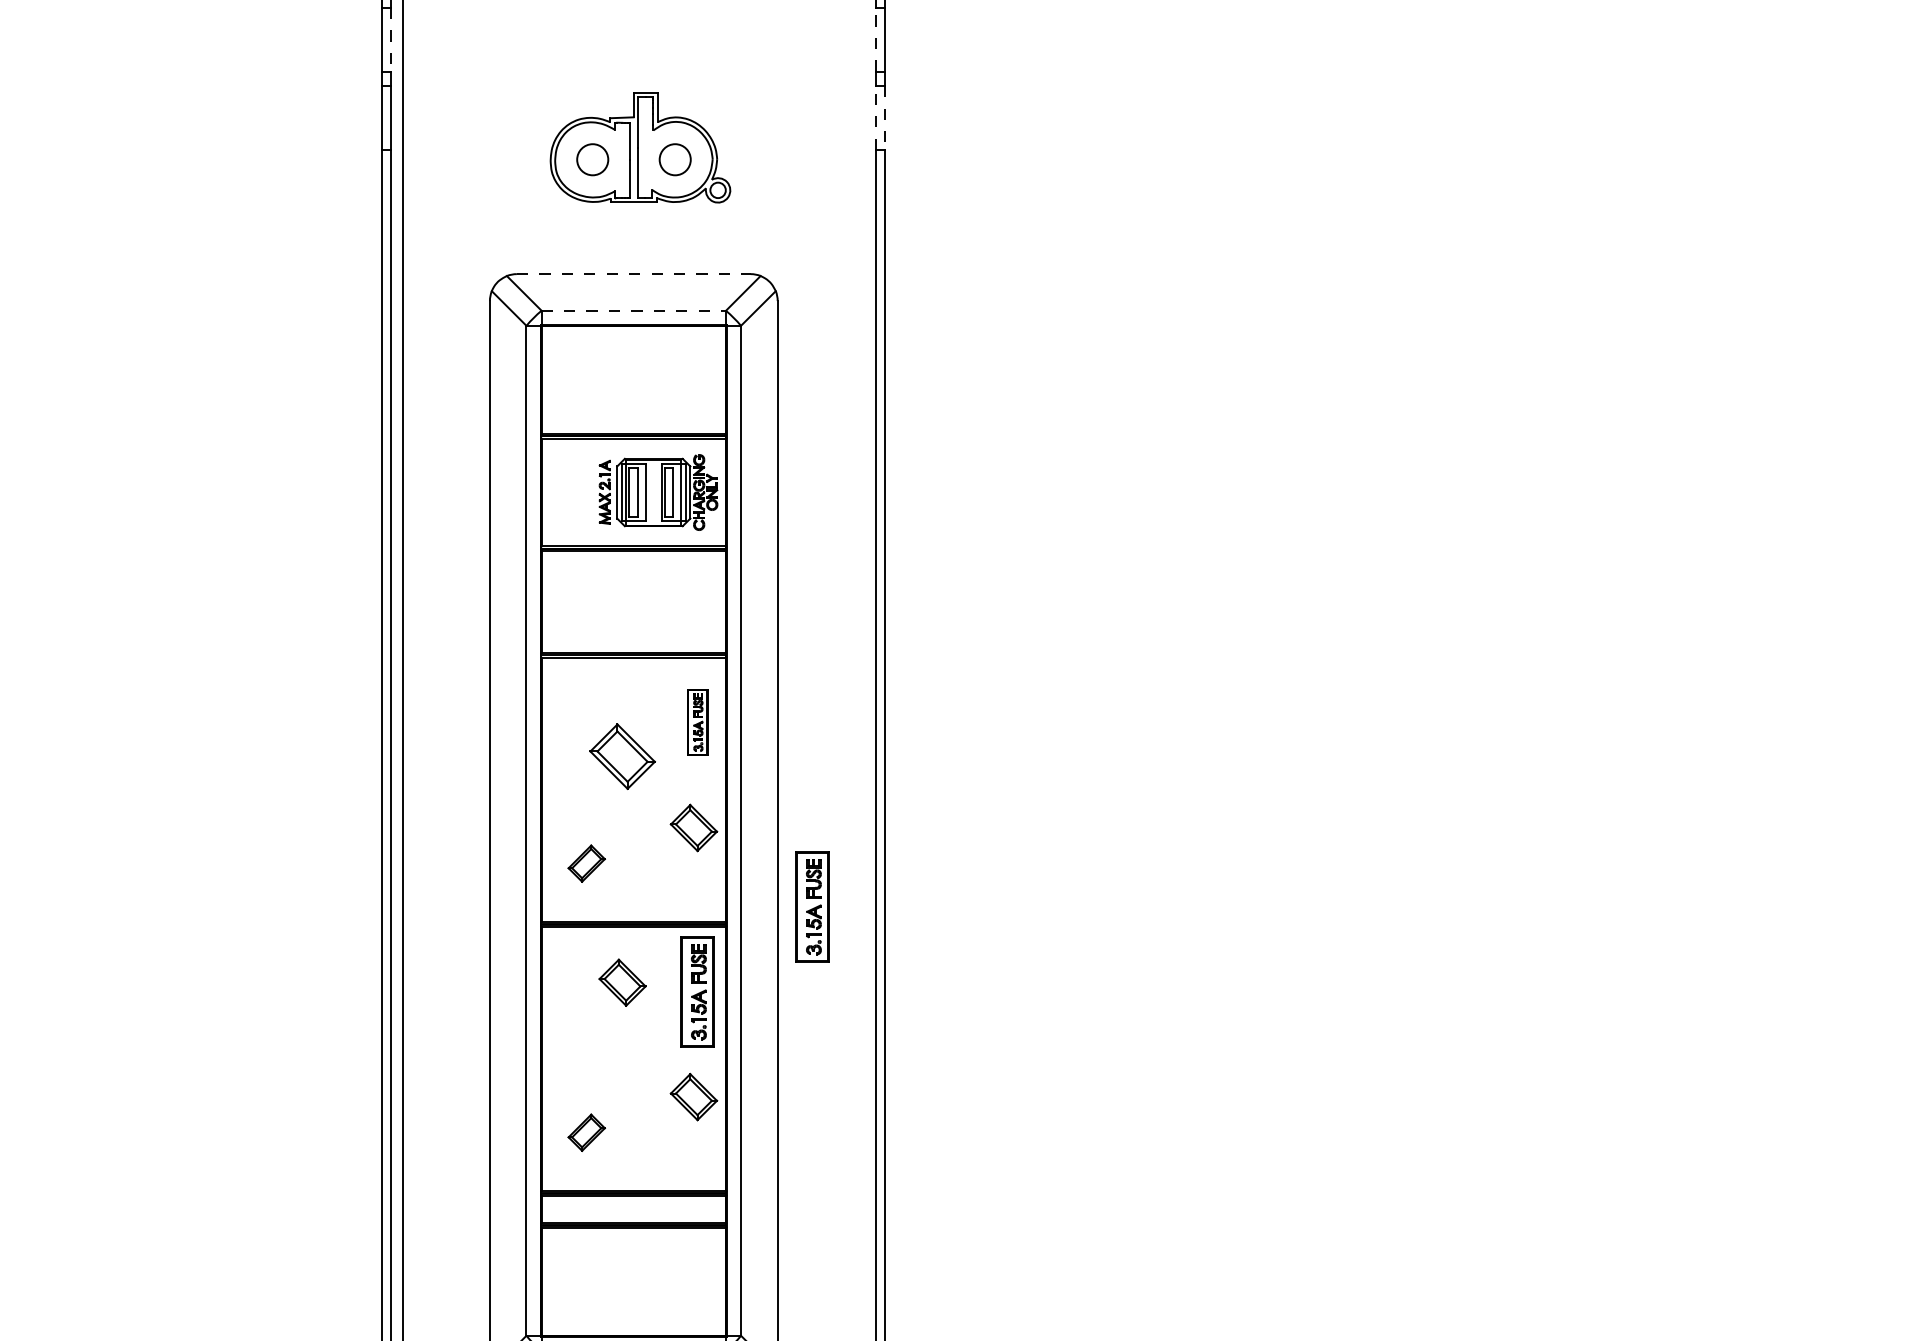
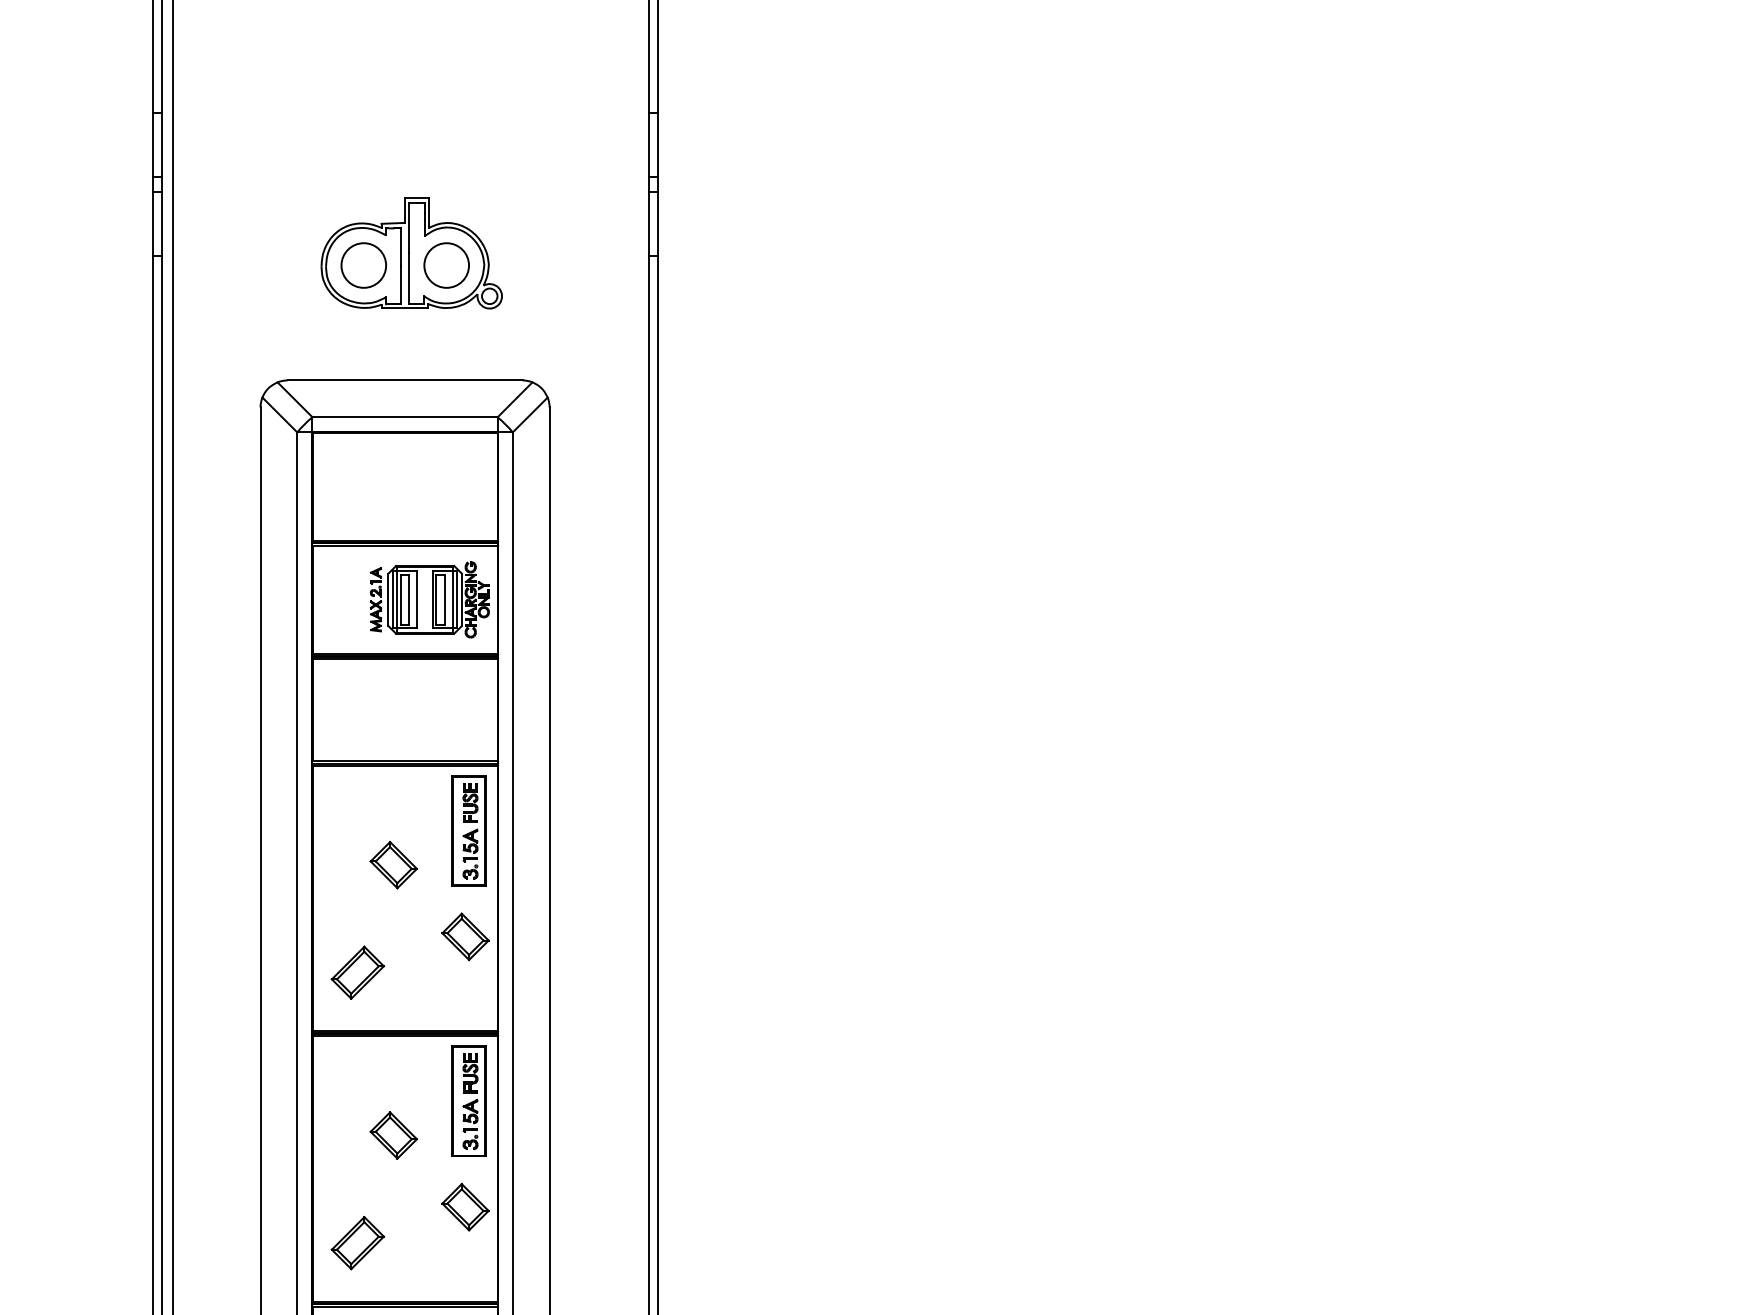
line: (391, 39) -> (161, 144), dashed -> solid
line: (876, 39) -> (648, 144), dashed -> solid
line: (876, 118) -> (648, 224), dashed -> solid
line: (885, 118) -> (657, 224), dashed -> solid
circle: (592, 159) -> (363, 265), size x1.43
circle: (675, 159) -> (446, 265), size x1.43
line: (633, 274) -> (404, 380), dashed -> solid
line: (634, 310) -> (405, 416), dashed -> solid
part: (697, 722) -> (469, 830), size x1.67
part: (622, 756) -> (393, 865), size x0.71
part: (586, 863) -> (357, 972), size x1.43
part: (812, 906) -> (584, 1015), removed
part: (622, 982) -> (393, 1135), moved
part: (586, 1132) -> (357, 1242), size x1.43

